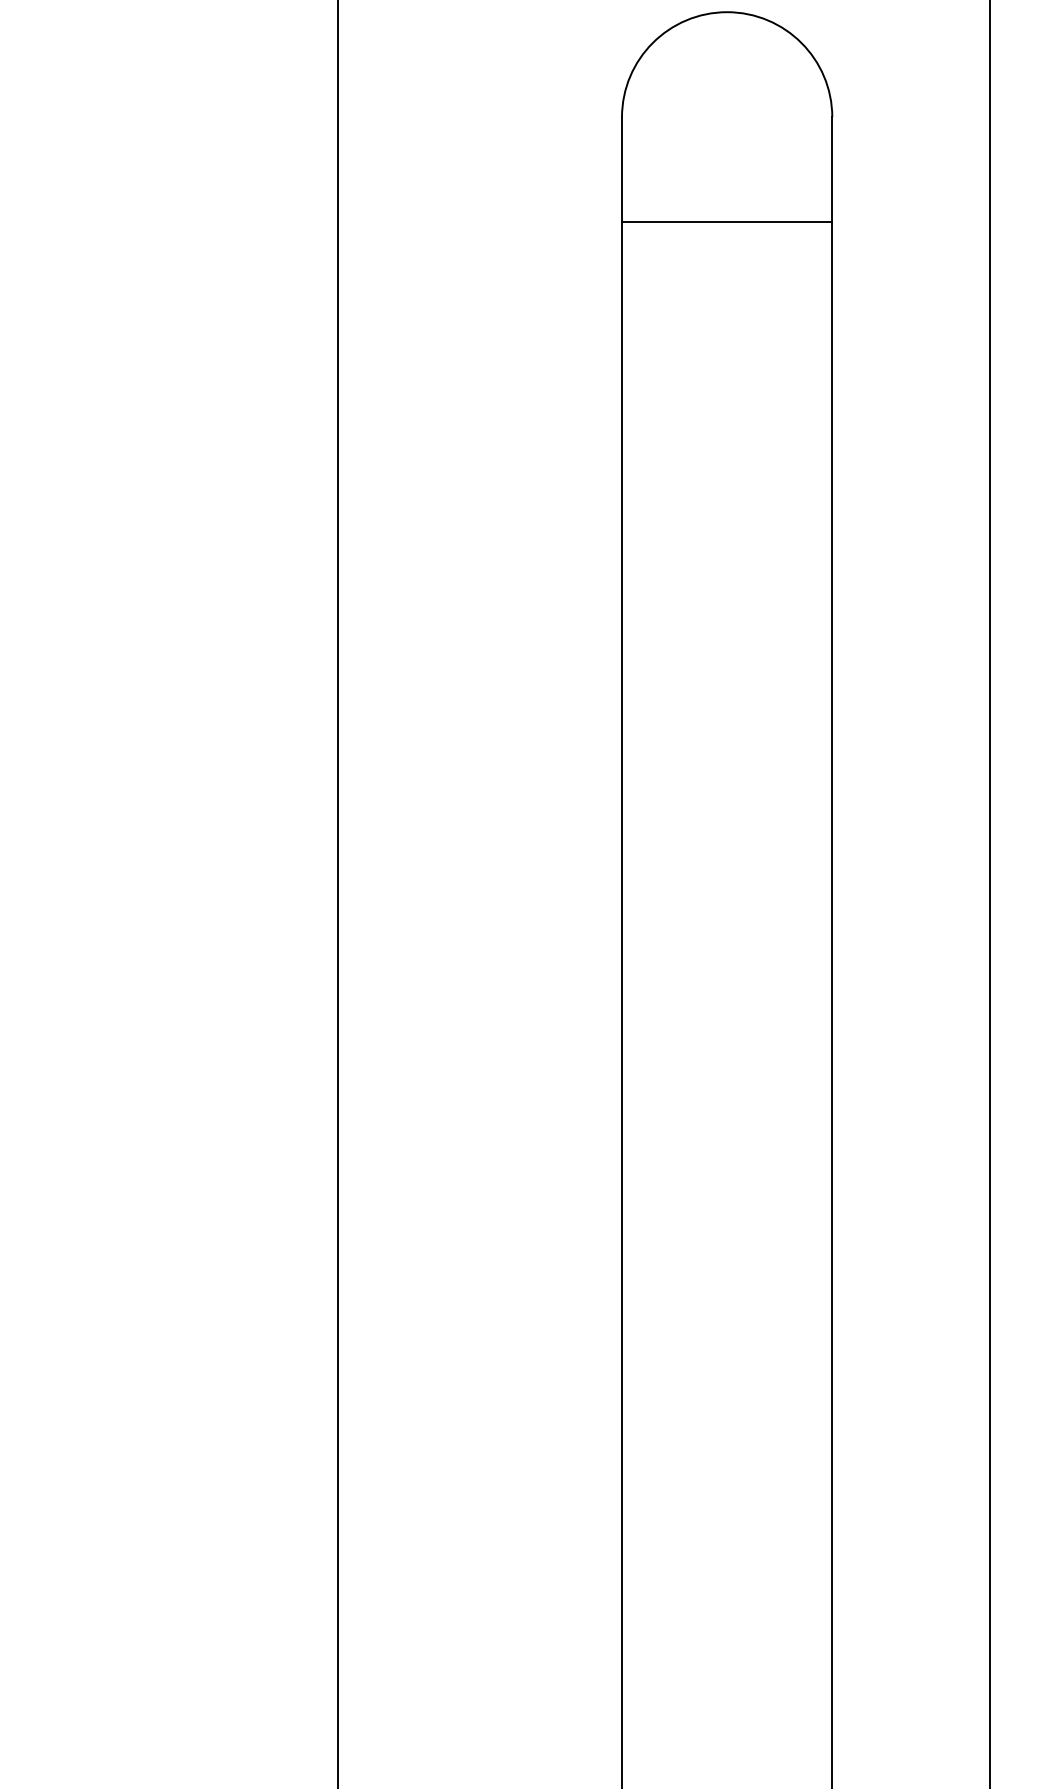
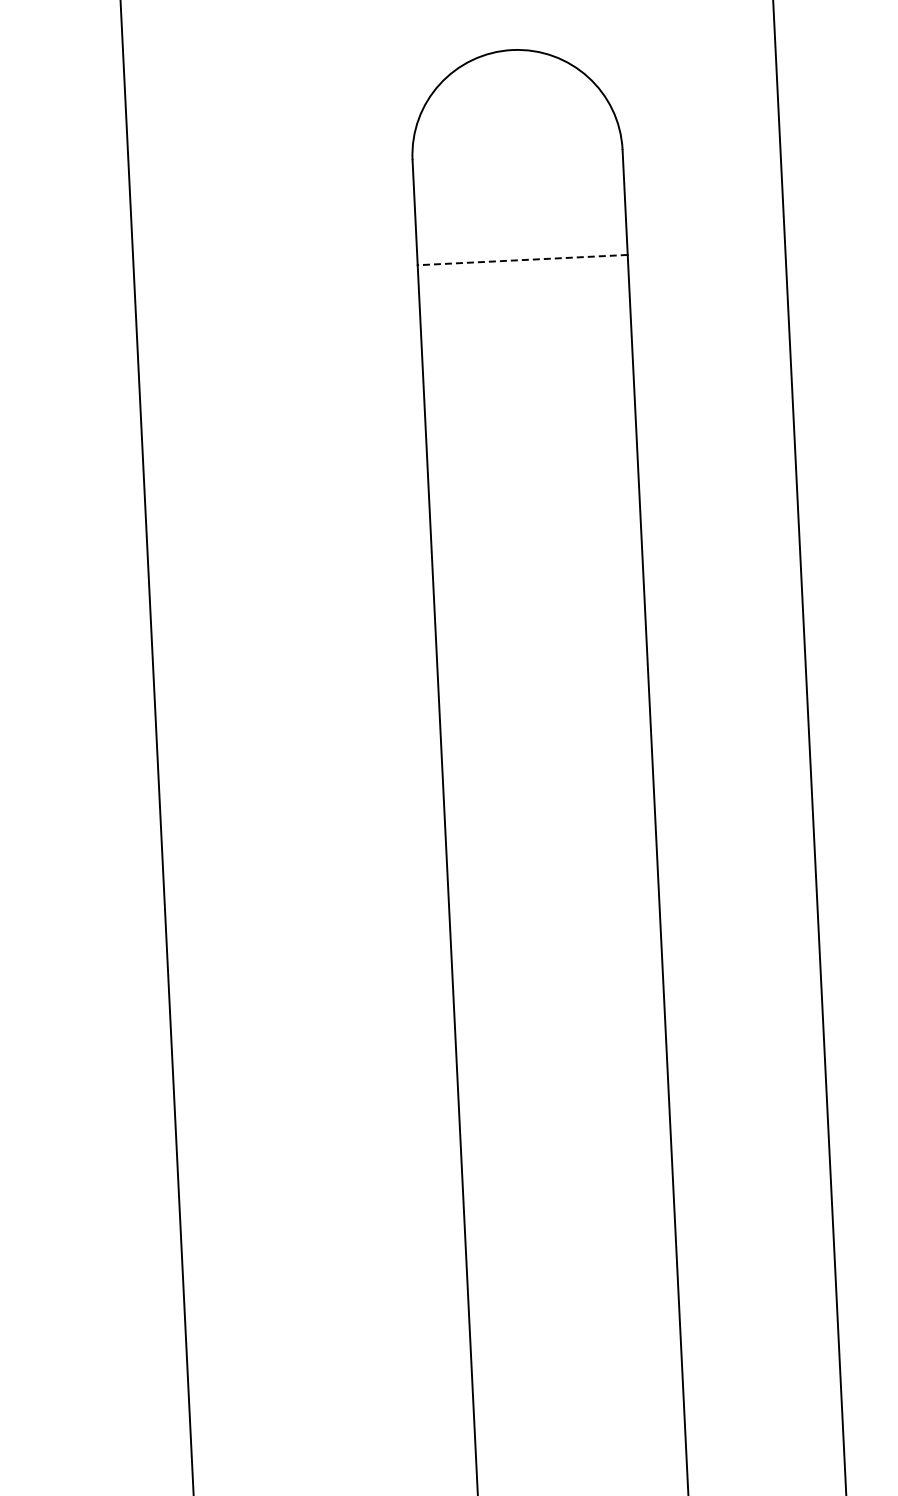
line: (726, 222) -> (522, 260), solid -> dashed

